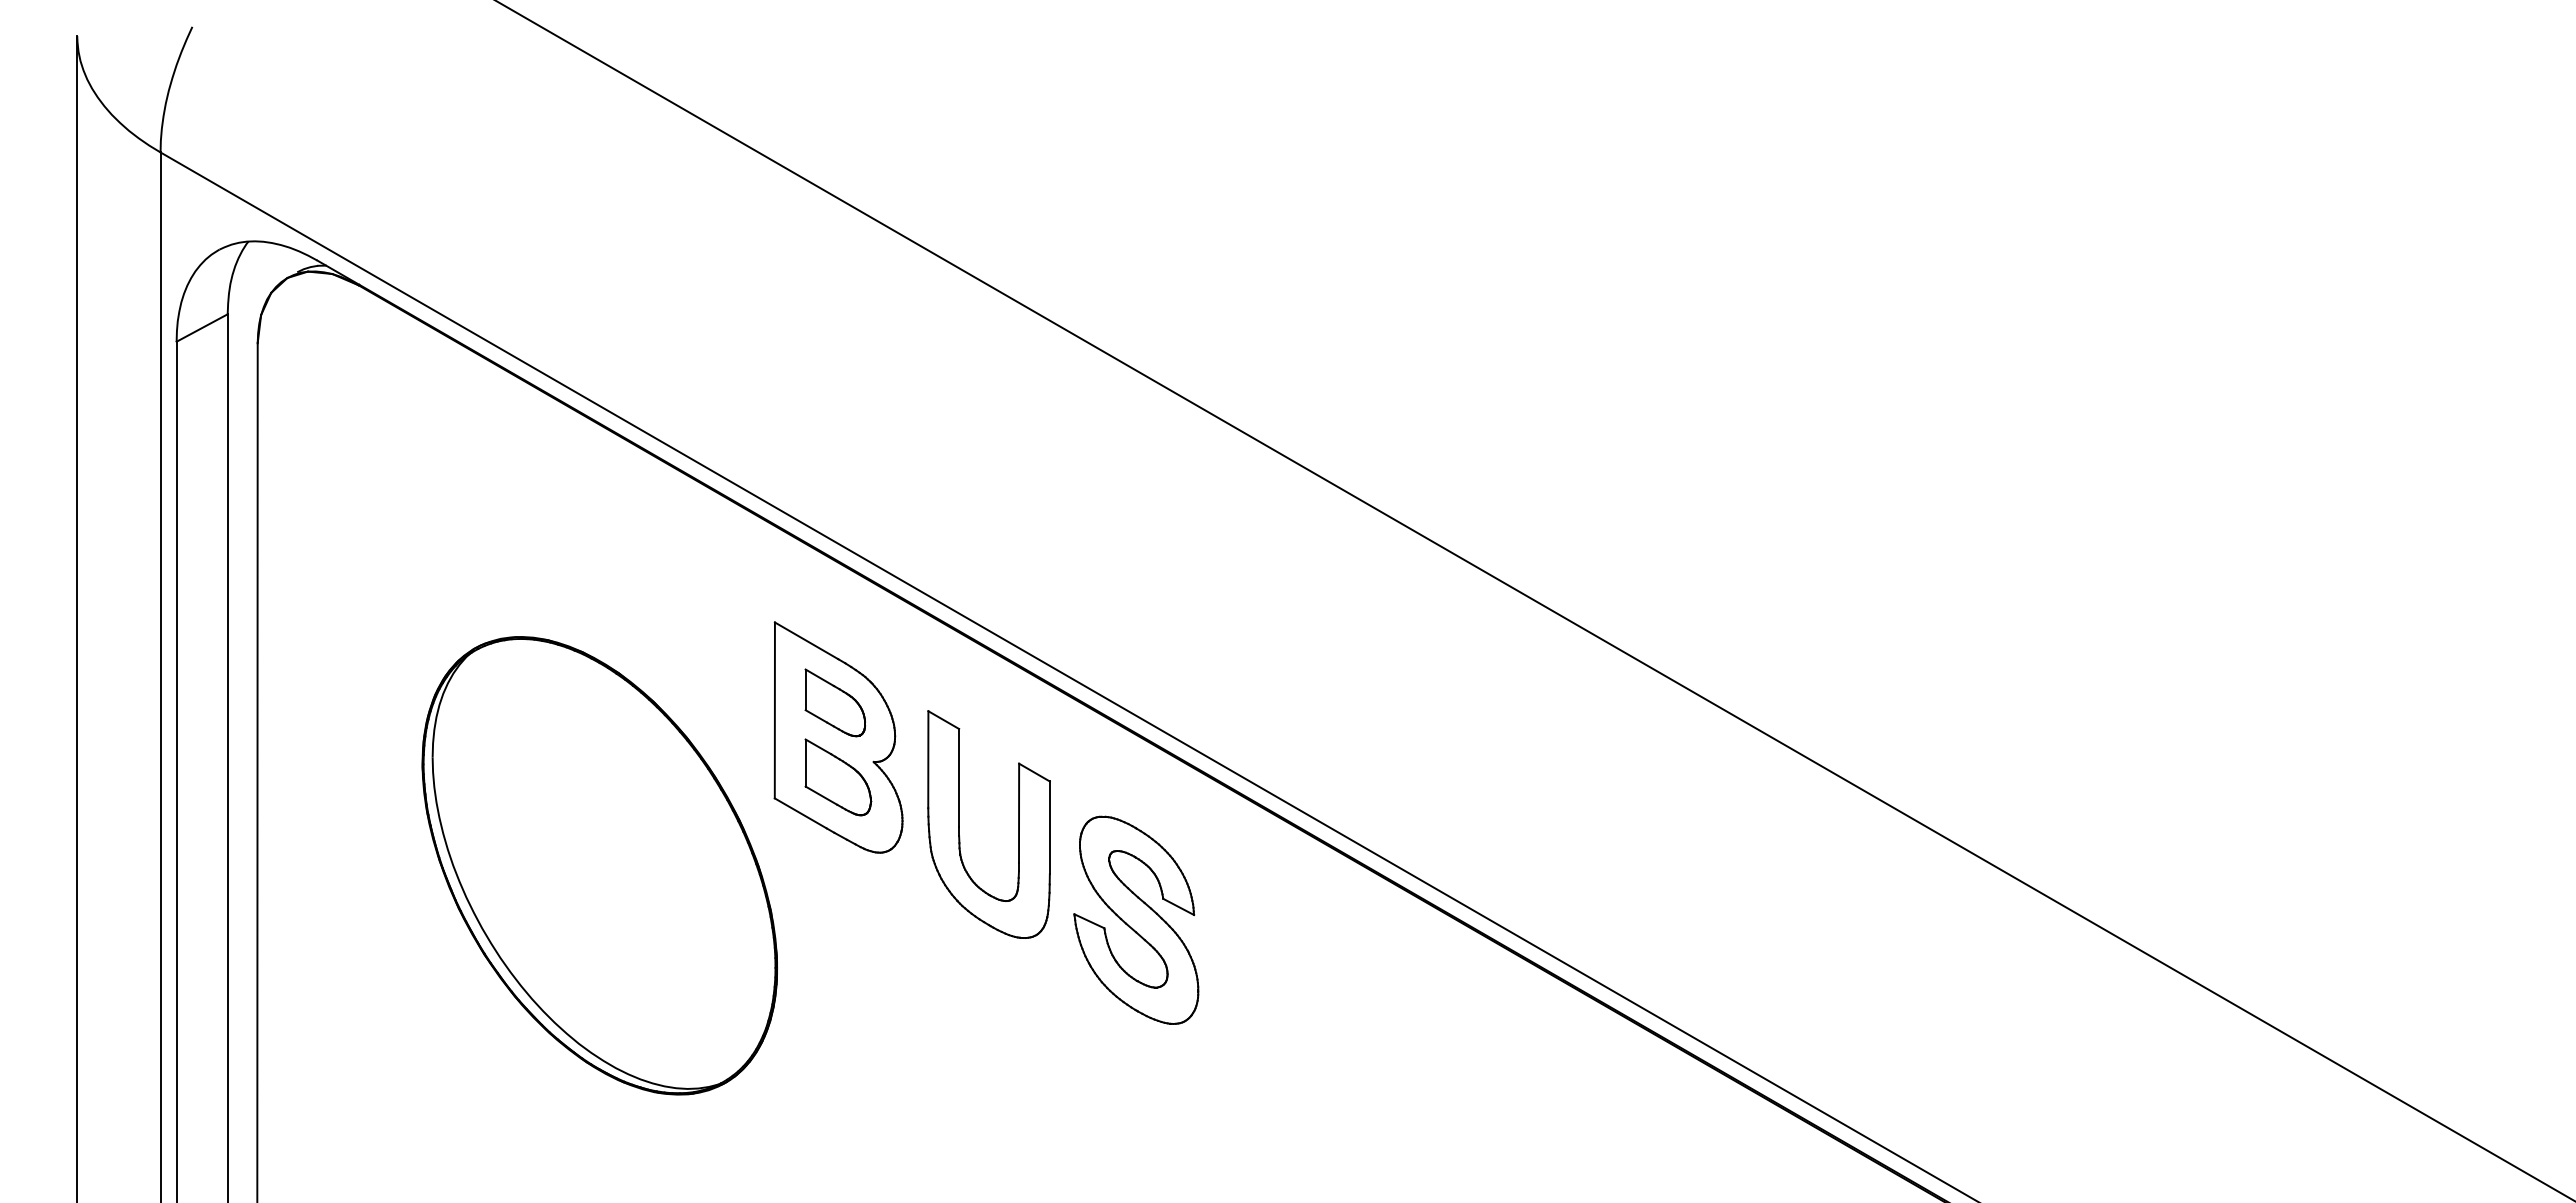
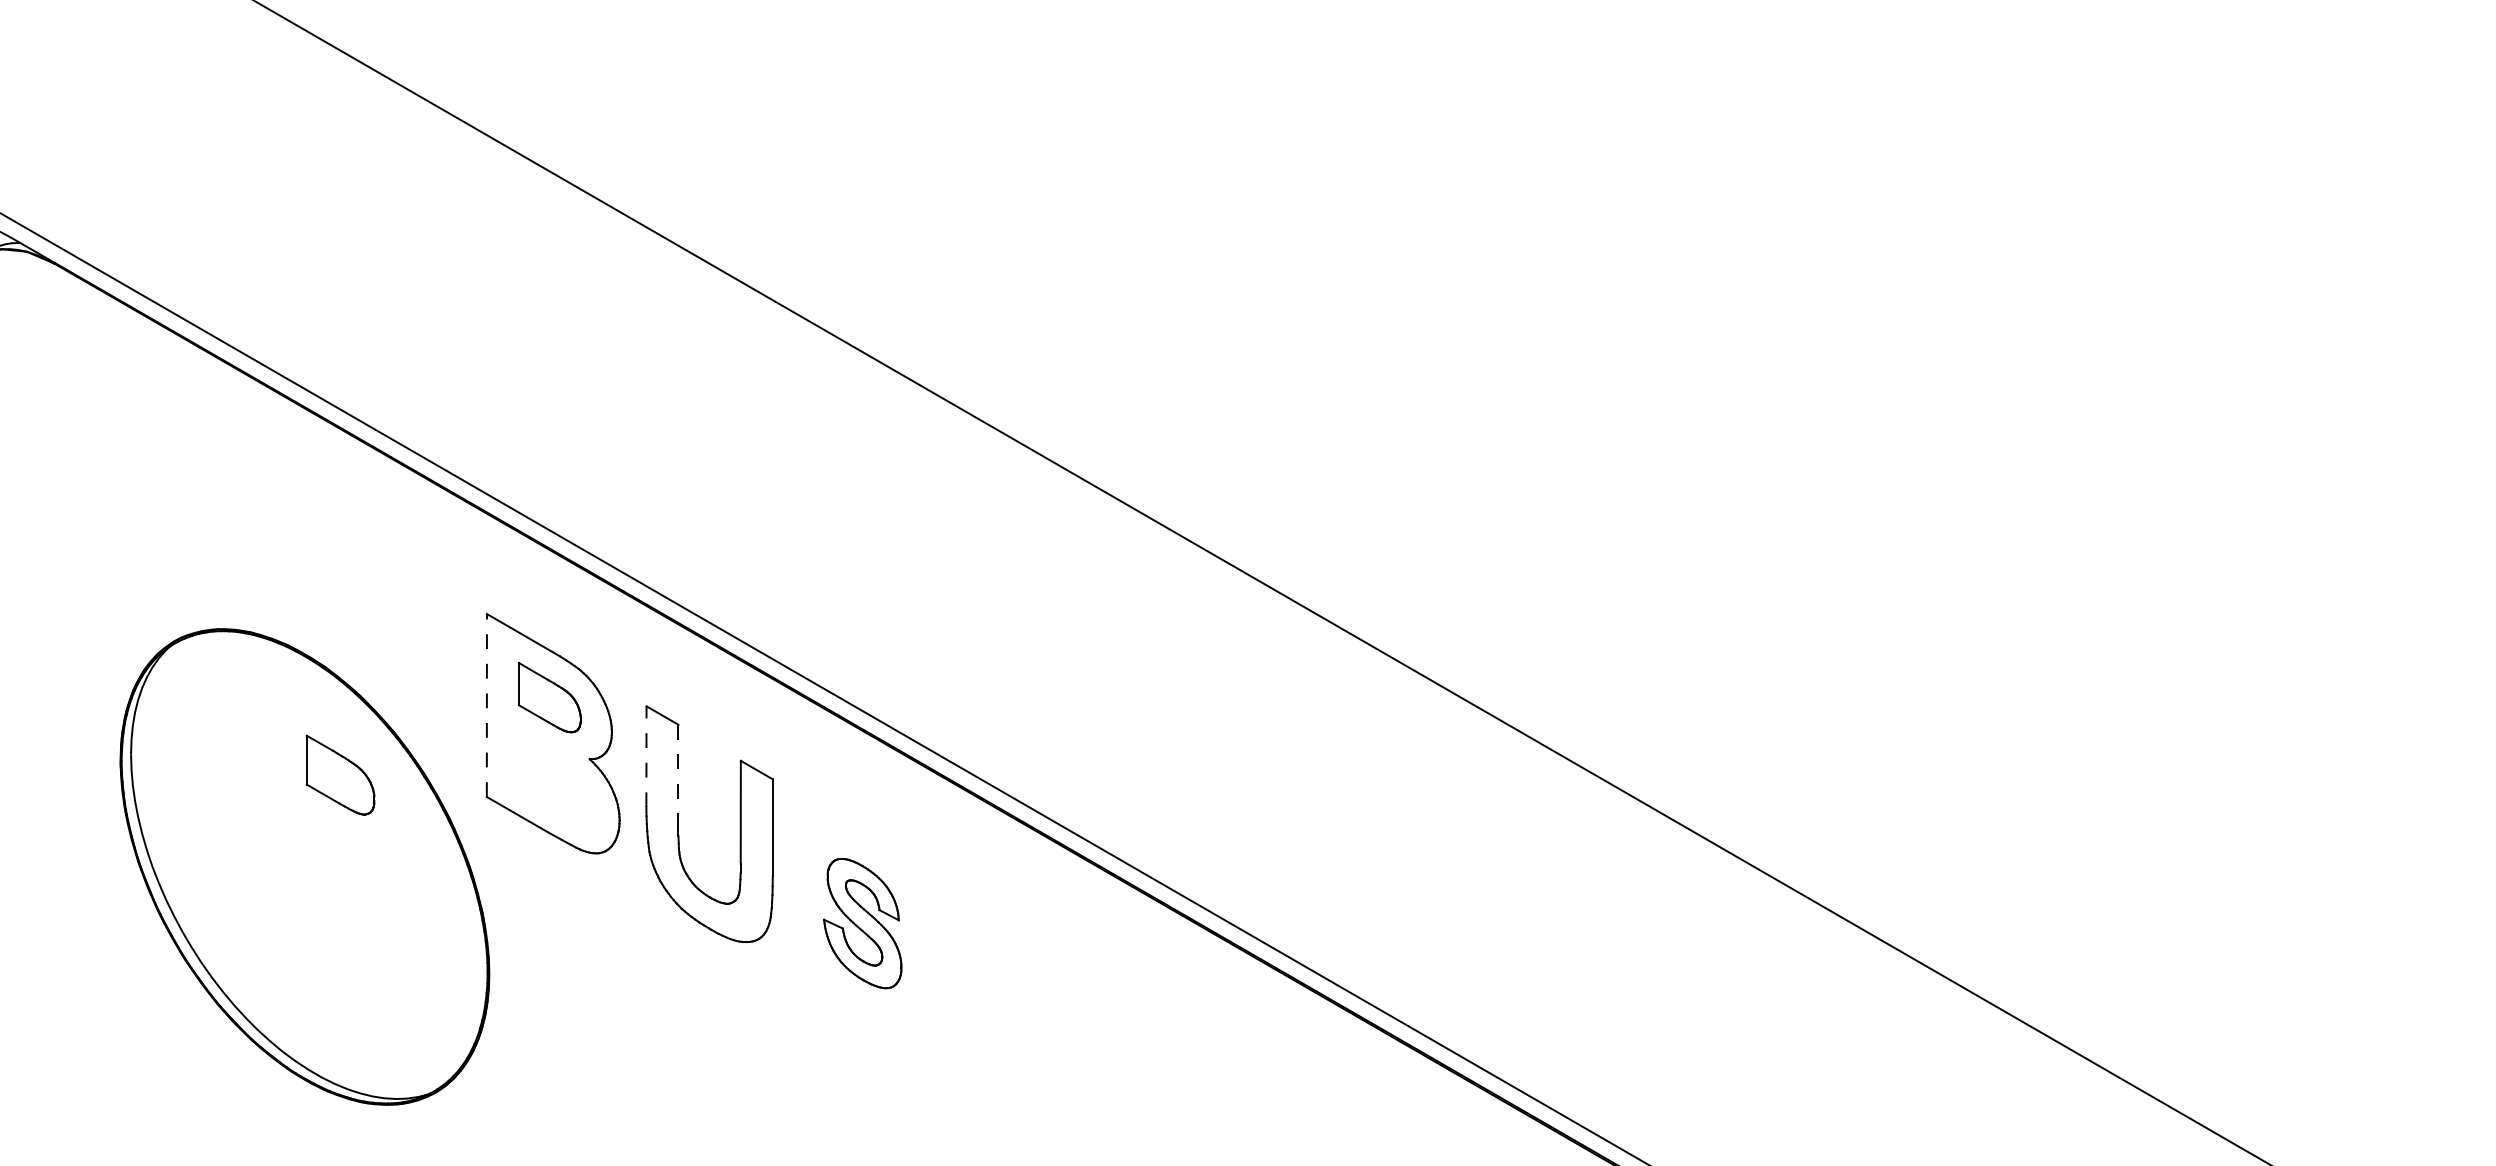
line: (774, 710) -> (486, 705), solid -> dashed
line: (928, 759) -> (646, 756), solid -> dashed
part: (838, 777) -> (340, 775), moved
line: (959, 777) -> (678, 775), solid -> dashed
part: (1136, 919) -> (862, 922), size x0.6

